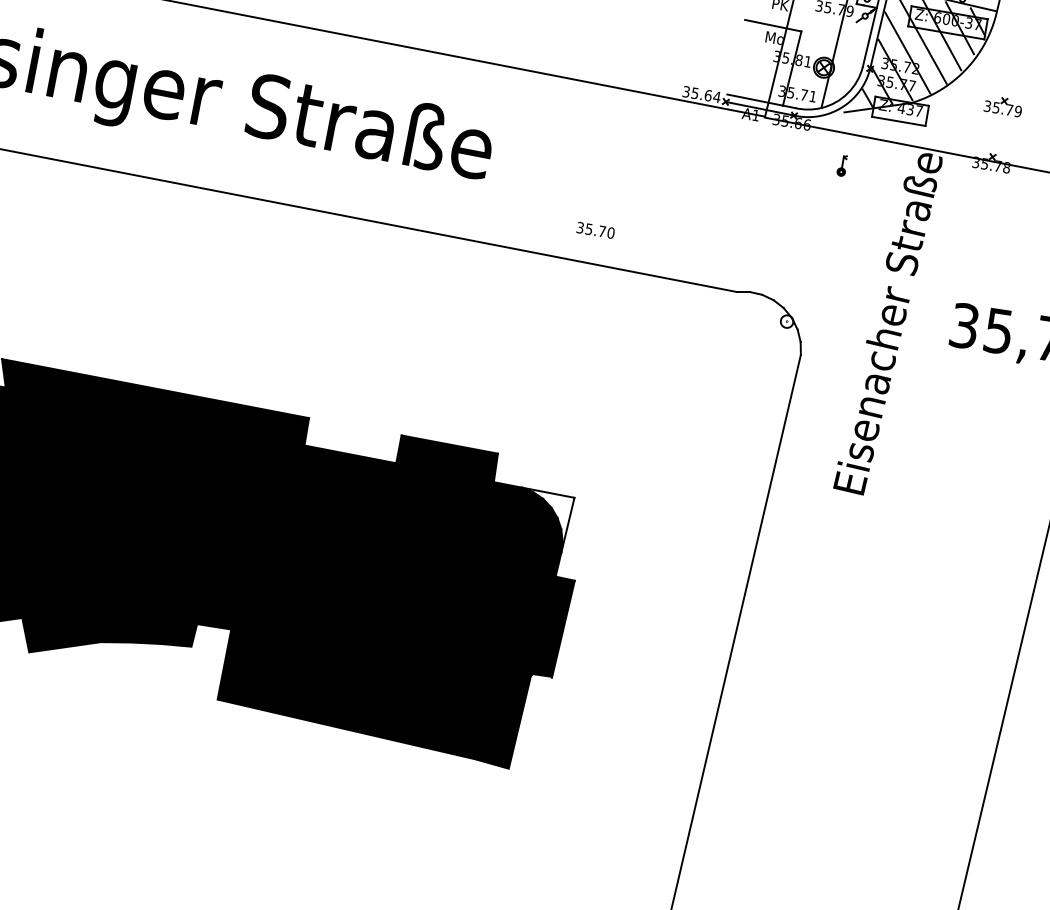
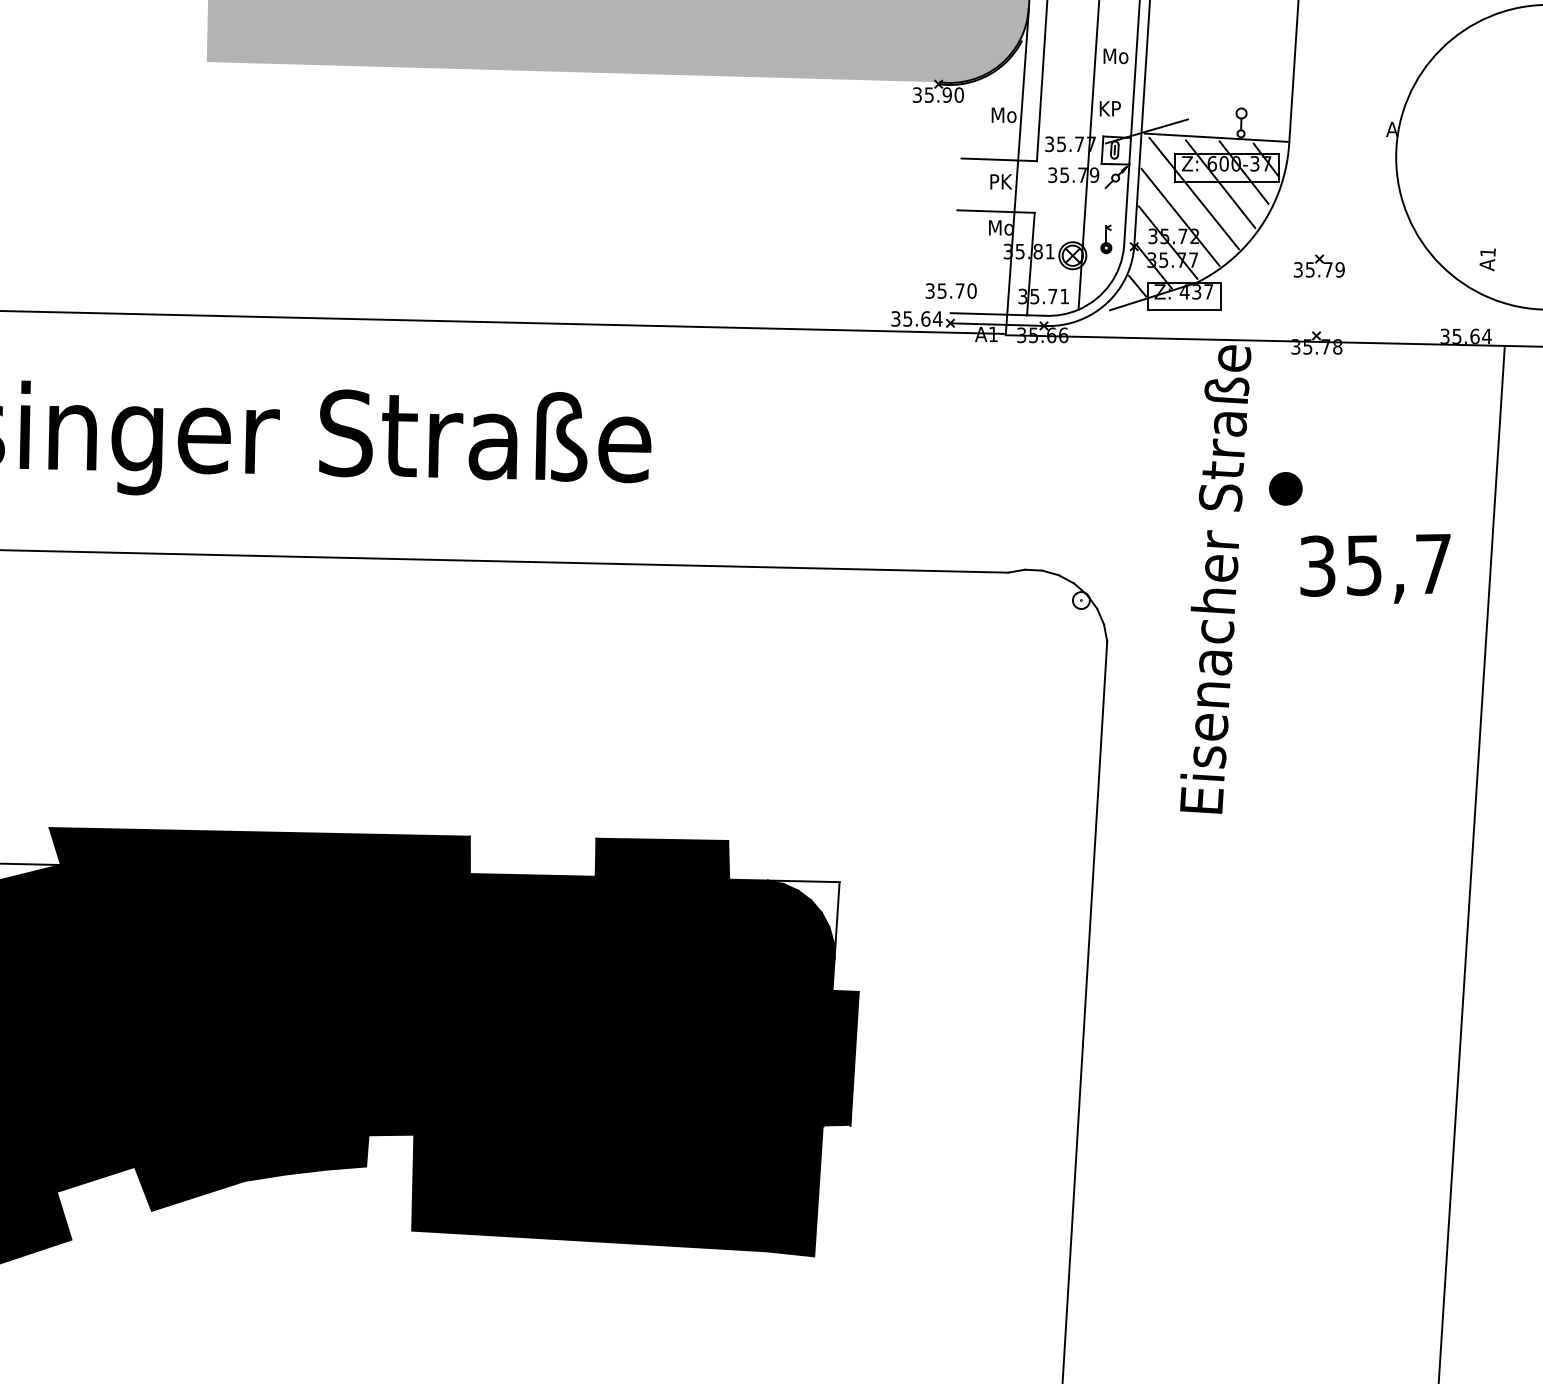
part: (842, 165) -> (1106, 239), moved
text: (595, 229) -> (950, 290), moved
part: (950, 265) -> (1285, 488), added

